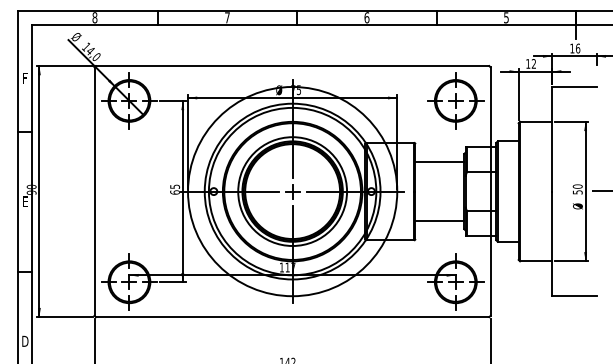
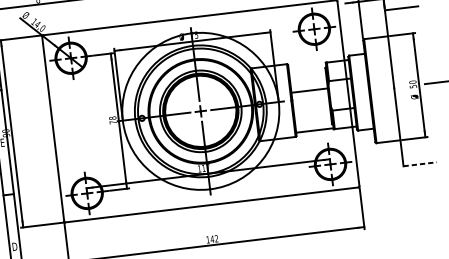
line: (439, 162) -> (309, 90), moved
text: (175, 189) -> (113, 120), 65 -> 78
line: (439, 220) -> (314, 130), moved
line: (574, 296) -> (420, 164), solid -> dashed

